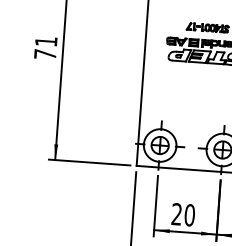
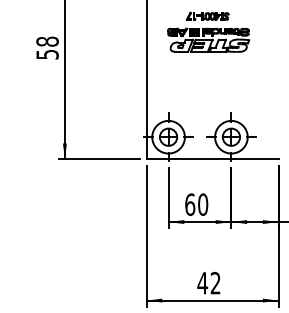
text: (45, 47) -> (47, 47), 71 -> 58
text: (177, 214) -> (190, 204), 20 -> 60

